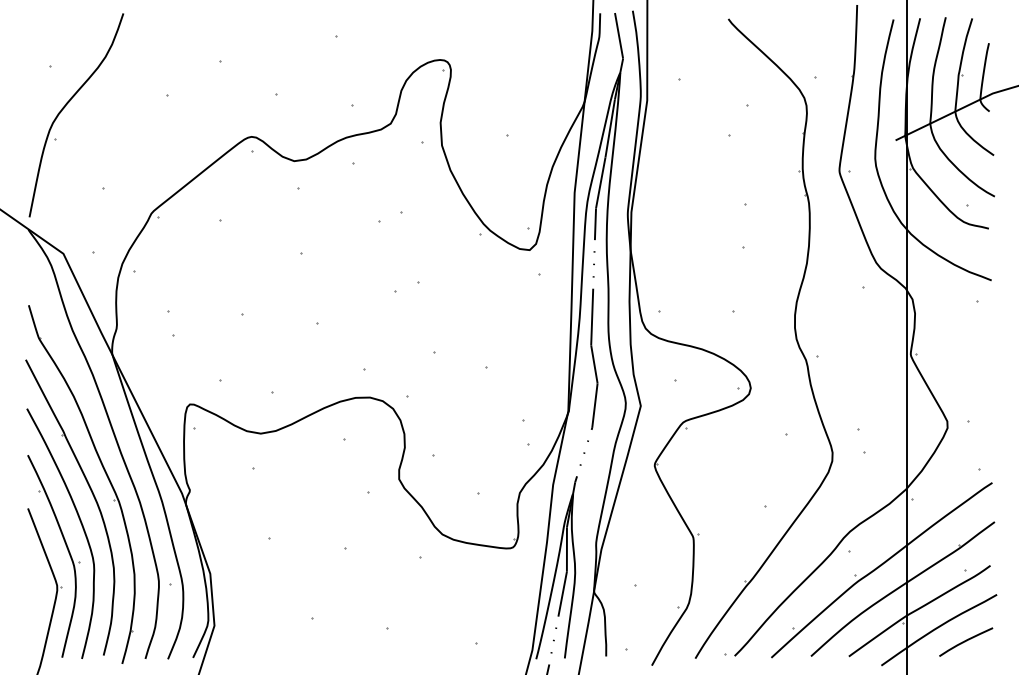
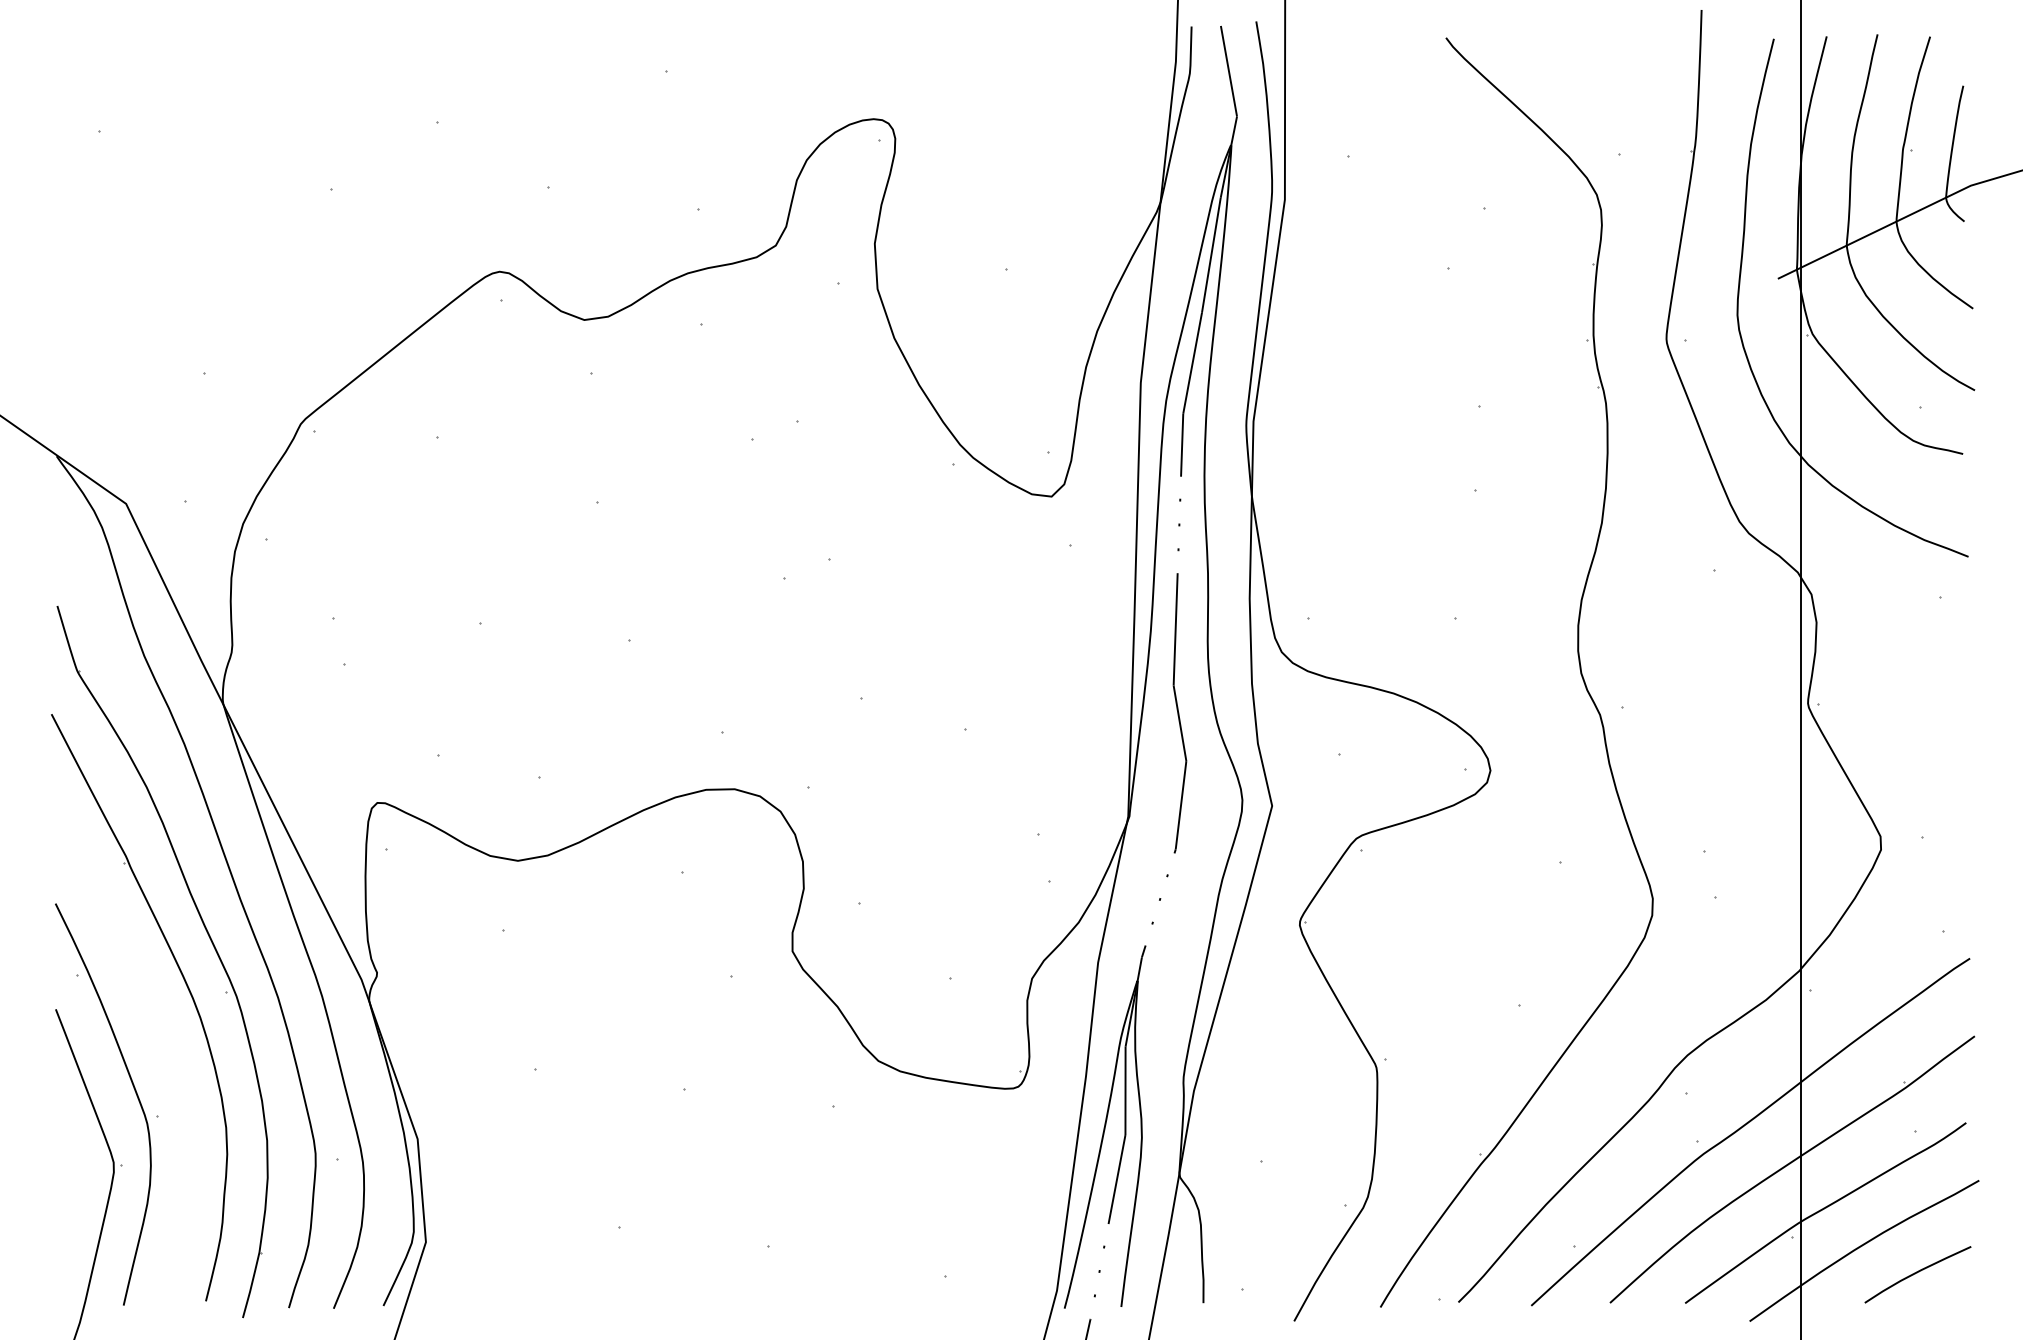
part: (65, 107) -> (130, 213), removed
curve: (81, 526) -> (161, 1045), removed

